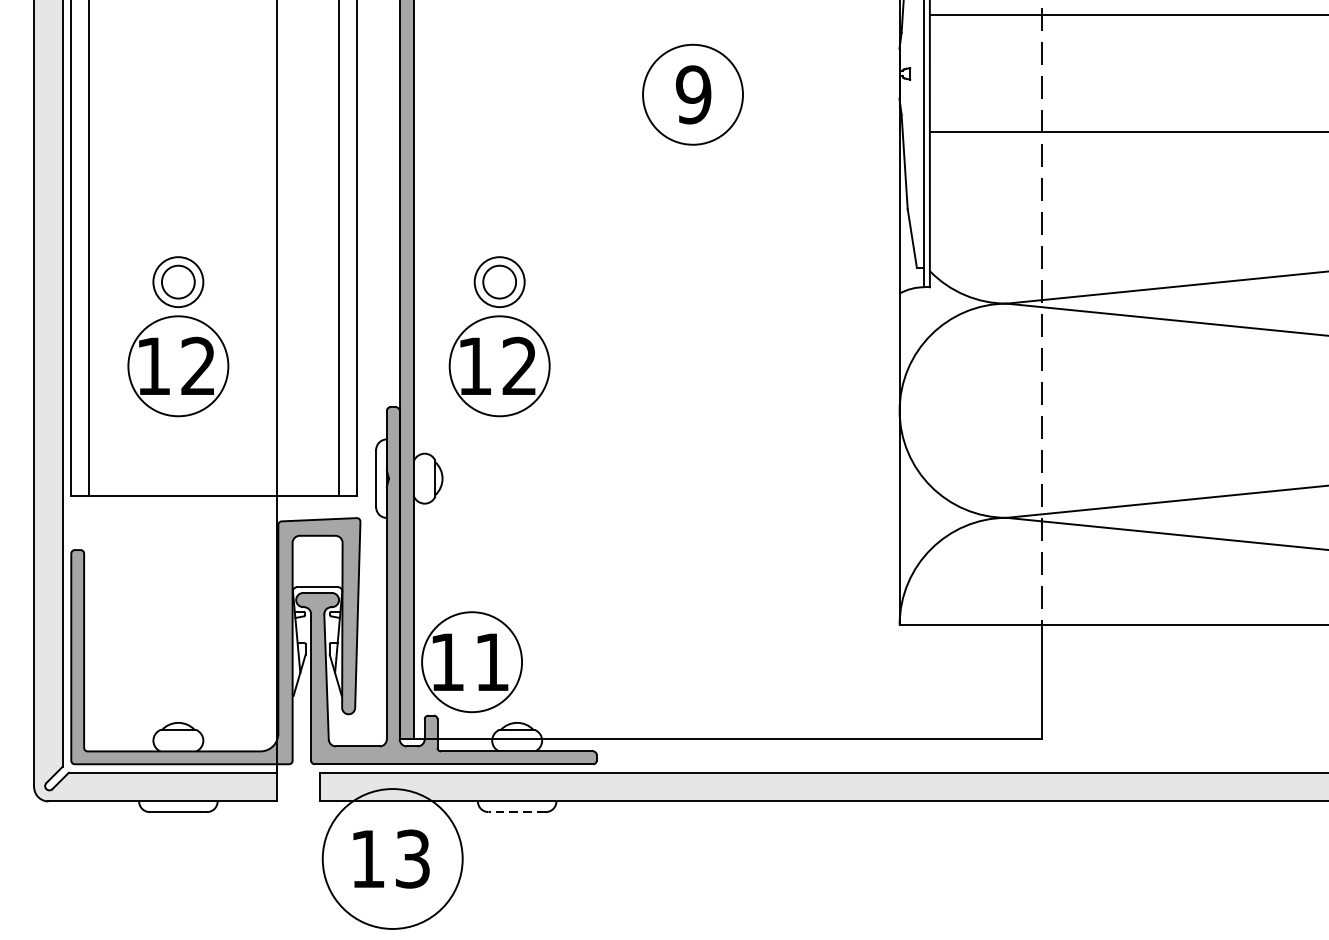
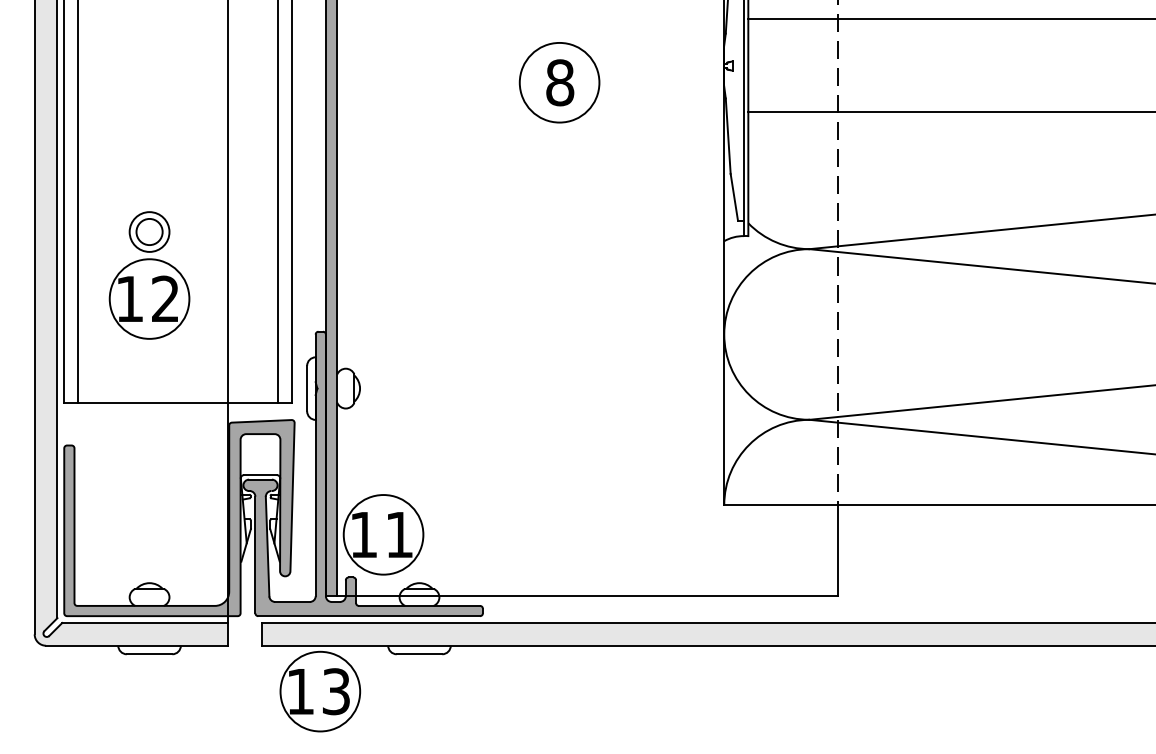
text: (694, 94) -> (560, 82), 9 -> 8
part: (499, 336) -> (405, 275), removed
line: (517, 812) -> (419, 654), dashed -> solid
circle: (392, 858) -> (320, 691), size x0.71

